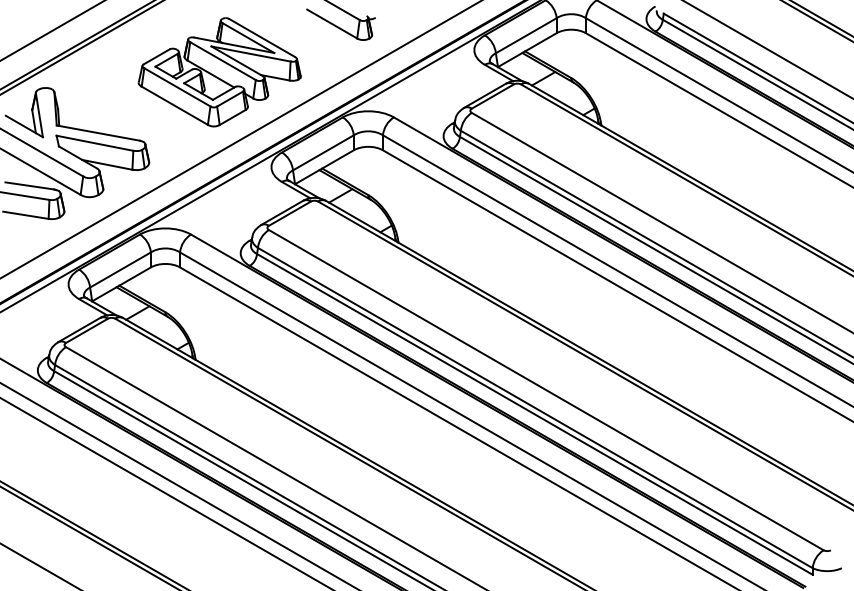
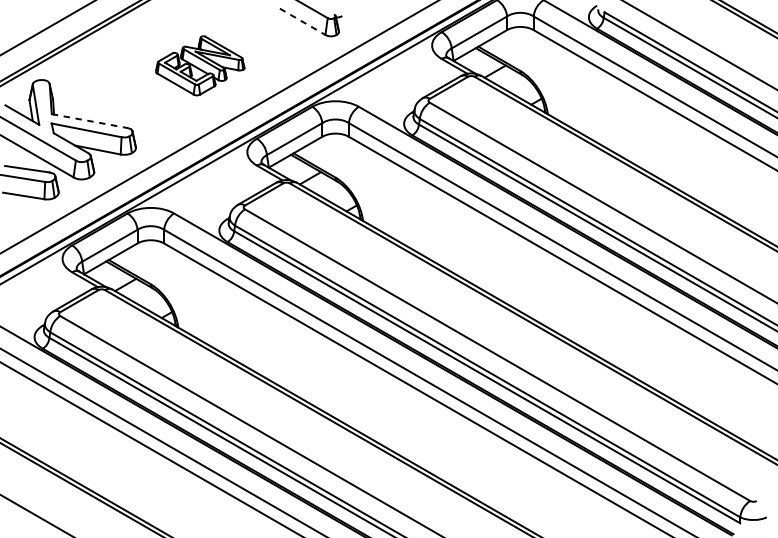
line: (332, 24) -> (302, 22), solid -> dashed
part: (219, 72) -> (200, 65), size x0.6
line: (98, 133) -> (89, 121), solid -> dashed

